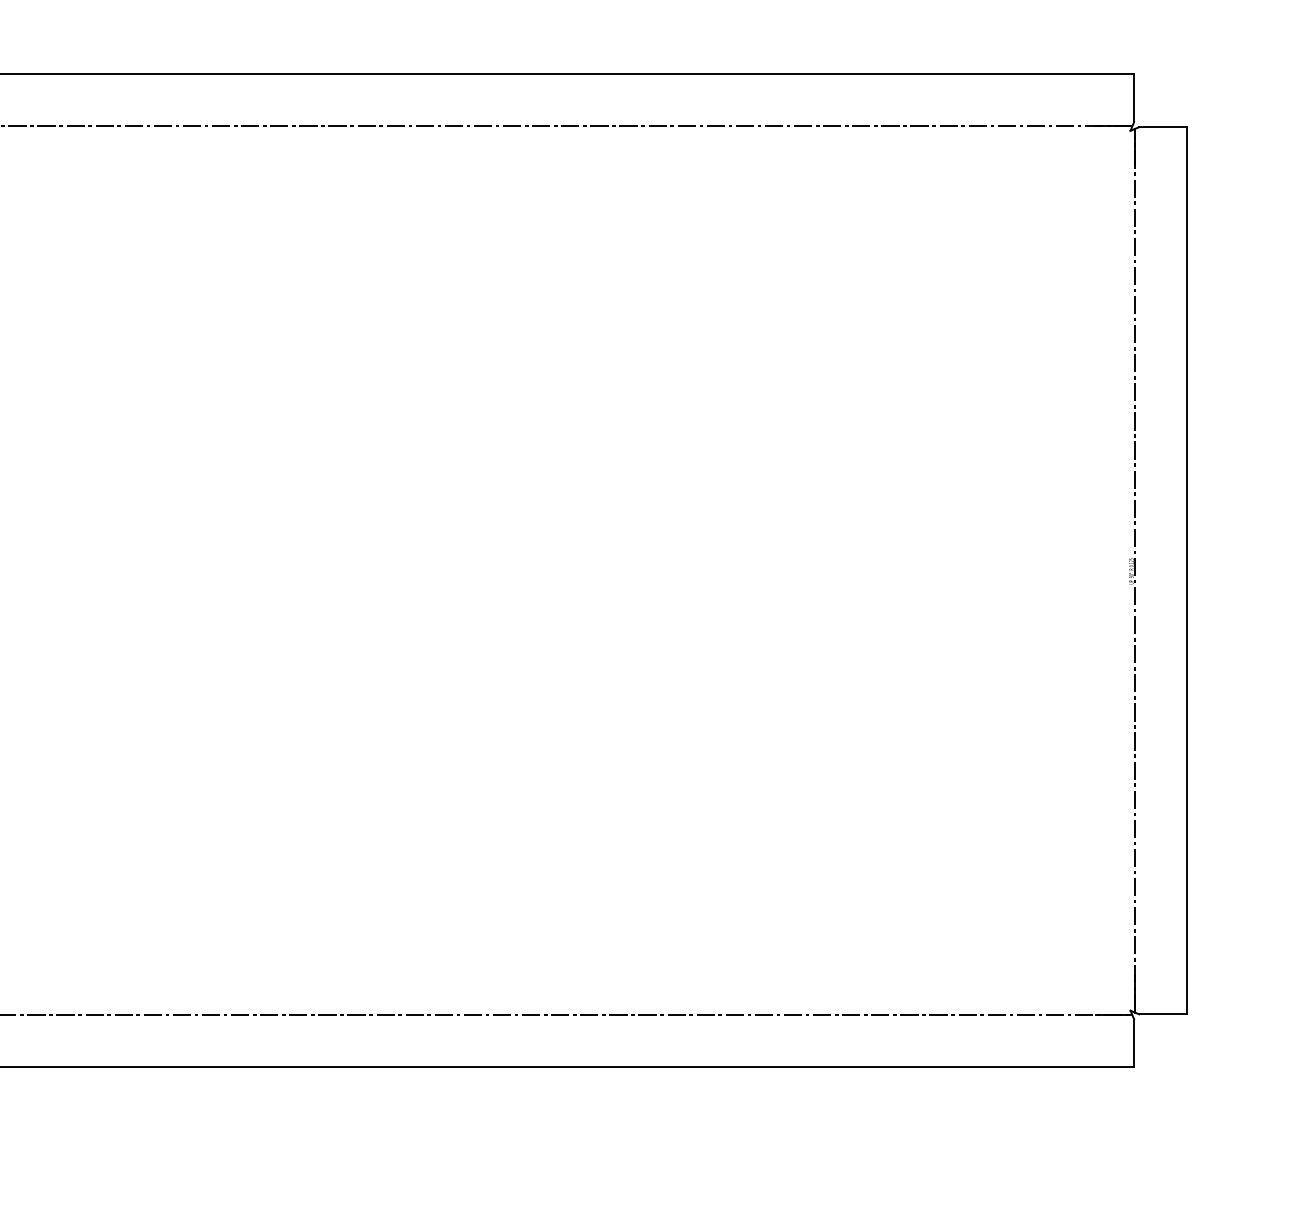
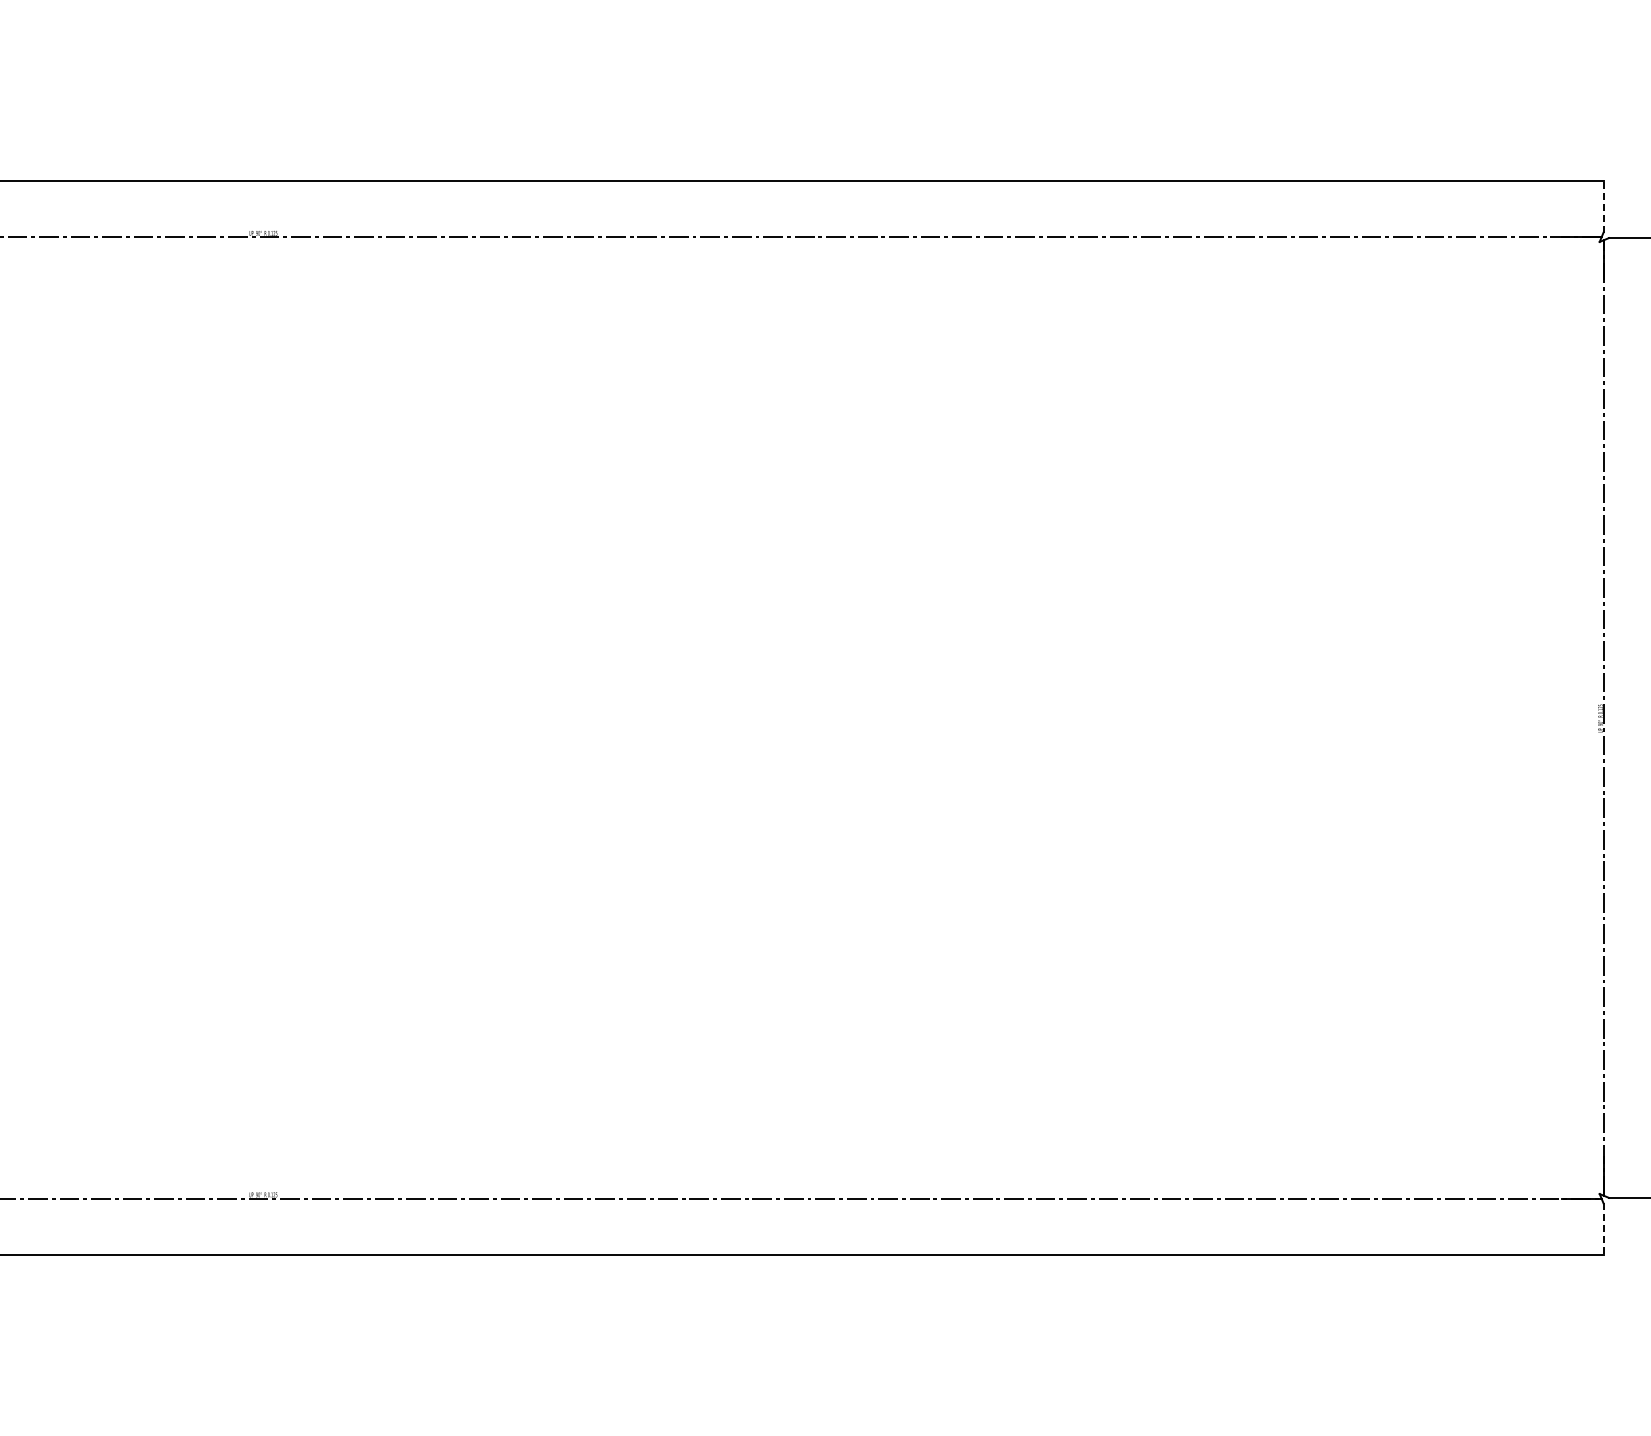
line: (1134, 98) -> (1603, 206), solid -> dashed
line: (1134, 1043) -> (1603, 1229), solid -> dashed

